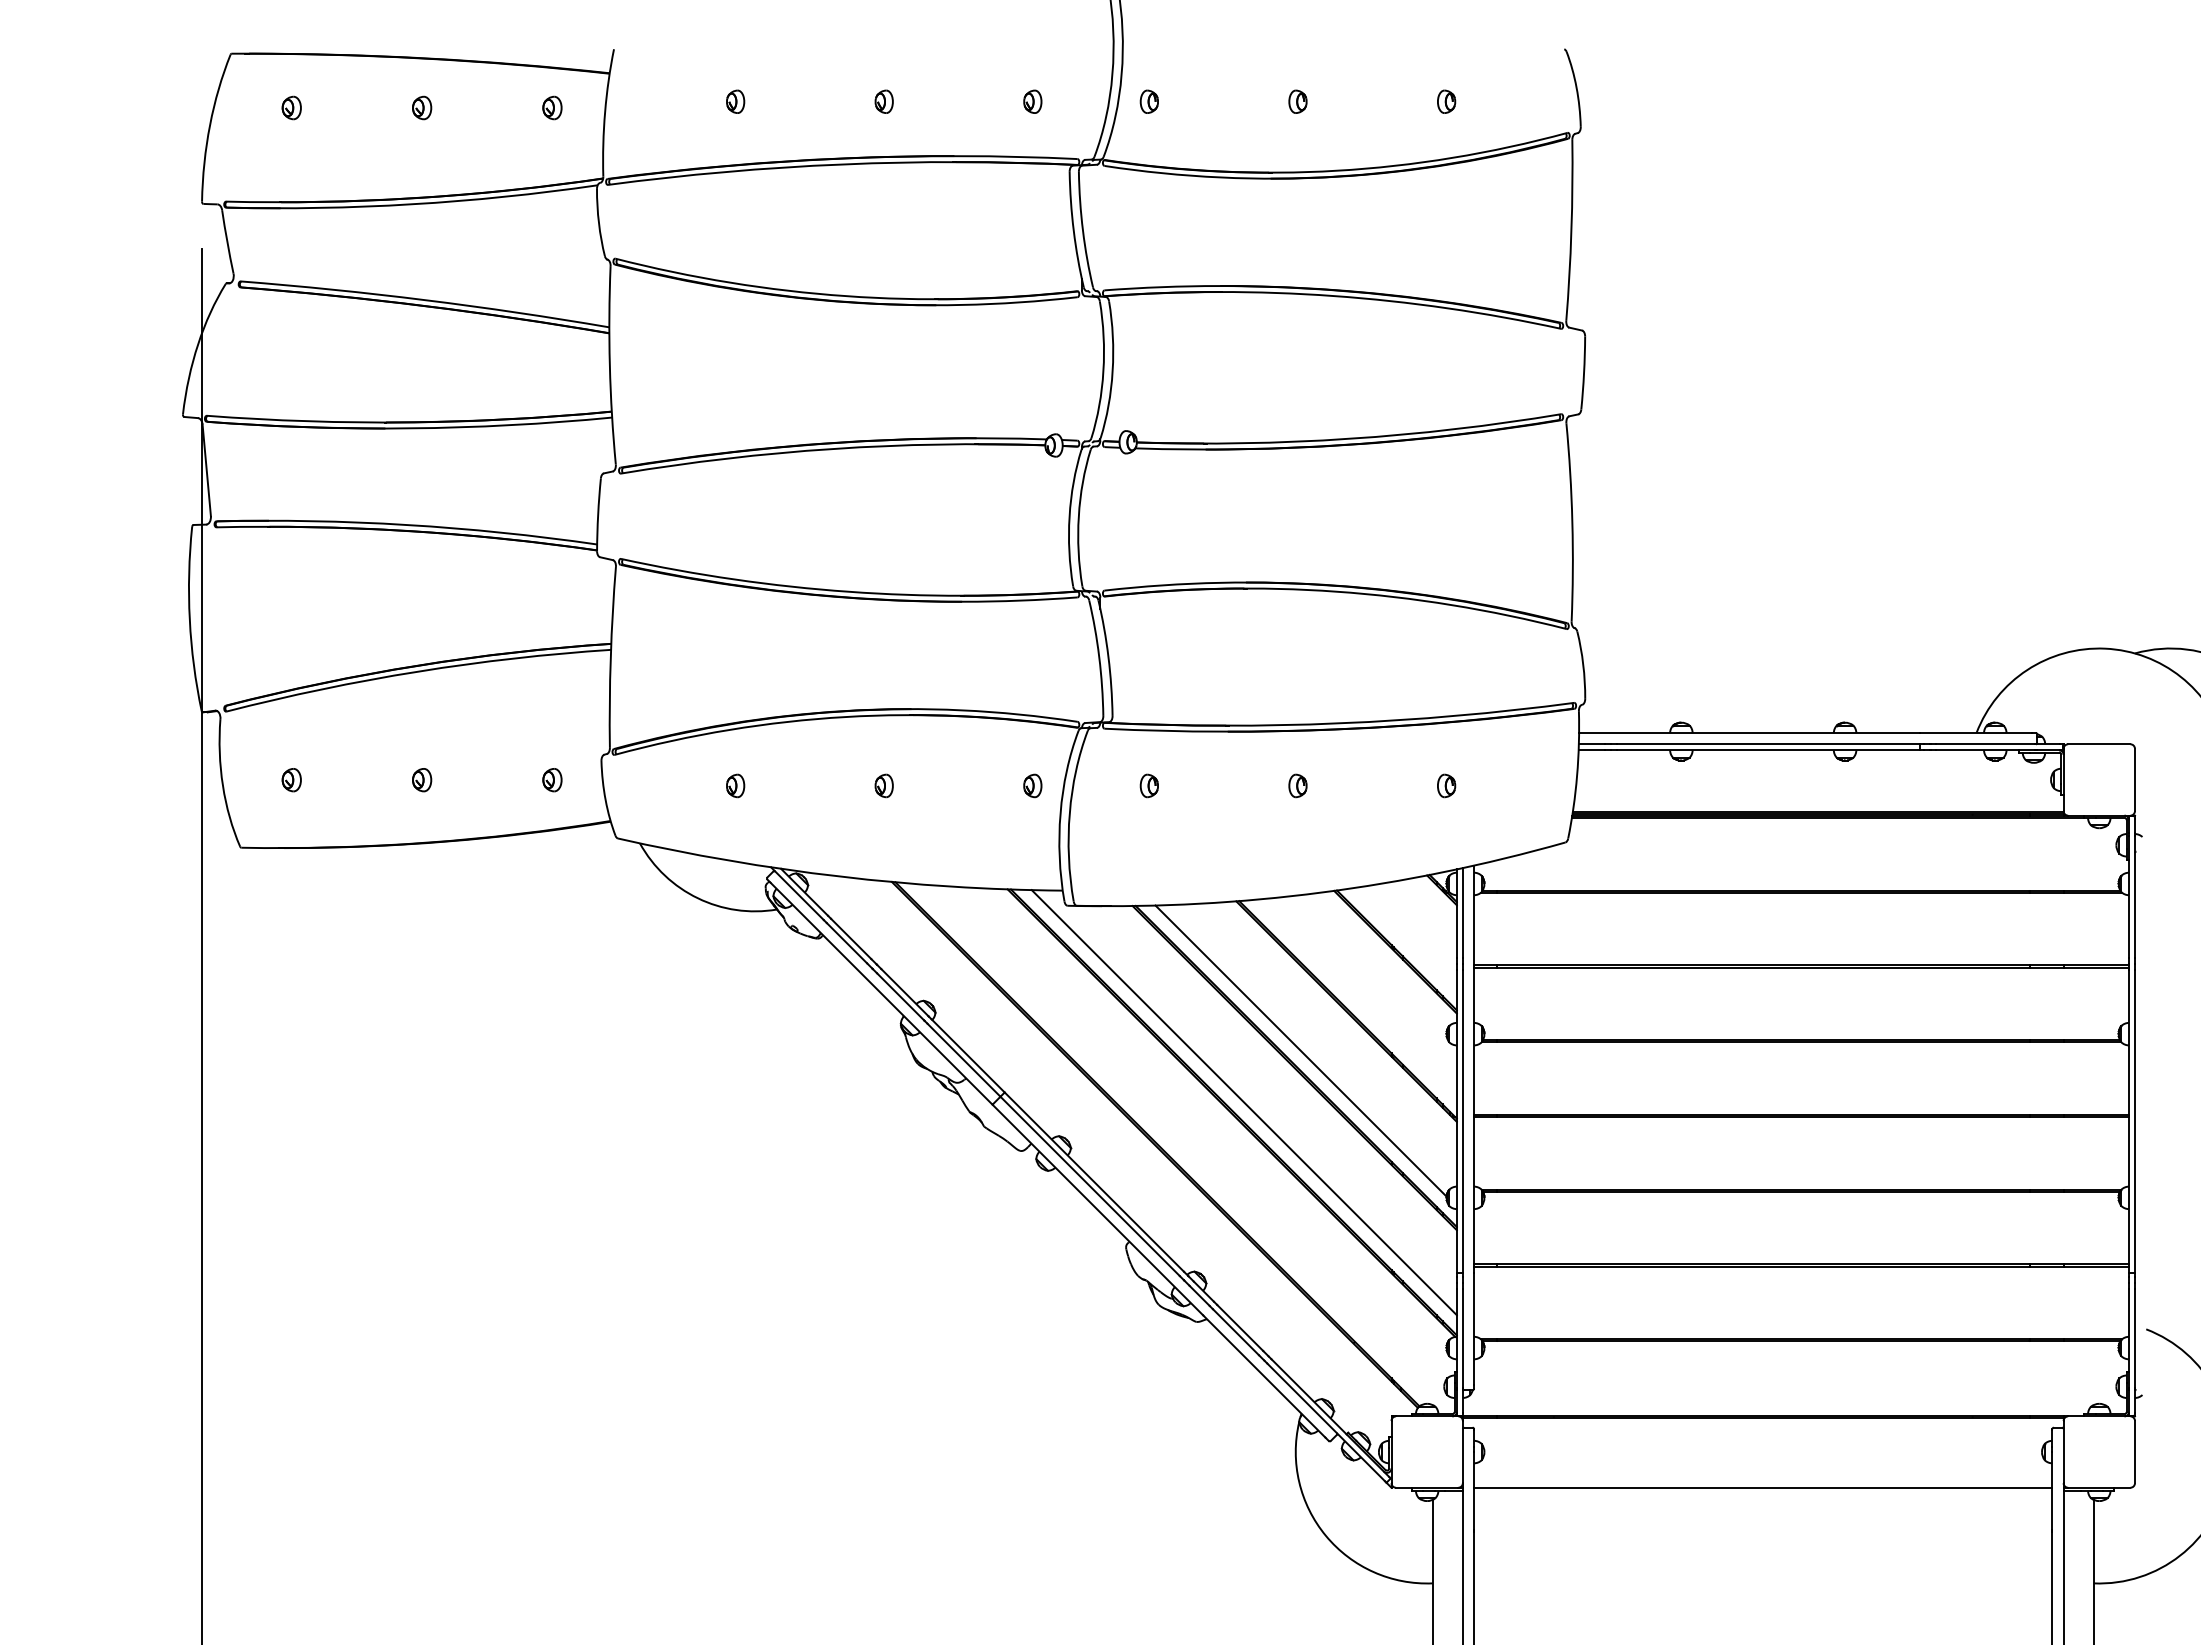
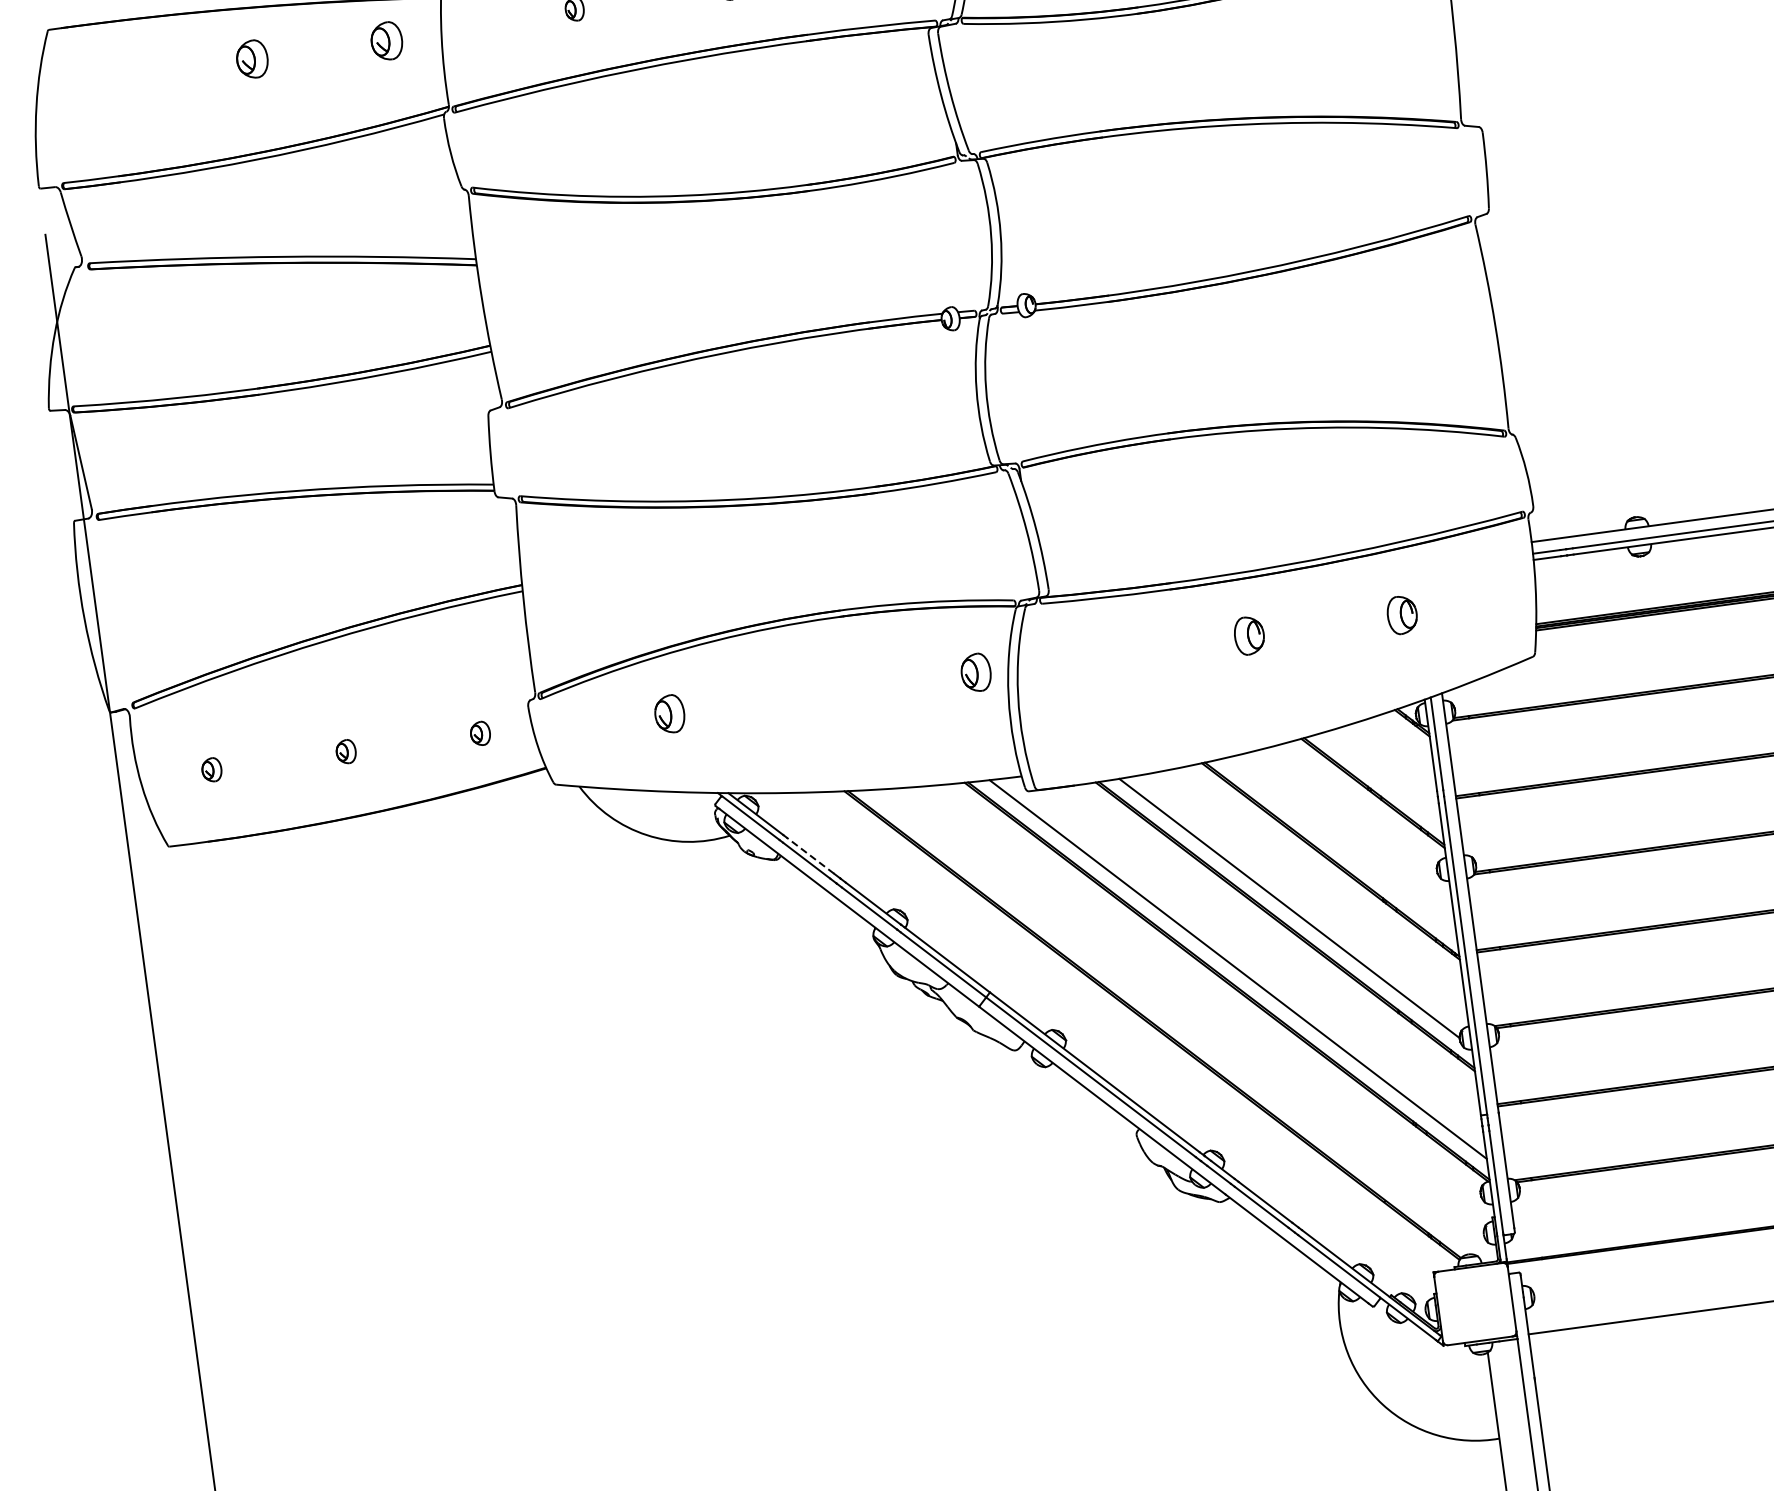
part: (291, 107) -> (117, 76), removed
part: (422, 107) -> (252, 58), size x1.6
part: (552, 107) -> (386, 40), size x1.6
part: (735, 785) -> (669, 713), size x1.6
part: (883, 785) -> (822, 693), removed
part: (1032, 785) -> (975, 672), size x1.6
part: (1148, 785) -> (1095, 656), removed
part: (1297, 785) -> (1248, 635), size x1.6
part: (1446, 785) -> (1402, 614), size x1.6
line: (851, 938) -> (810, 855), solid -> dashed

